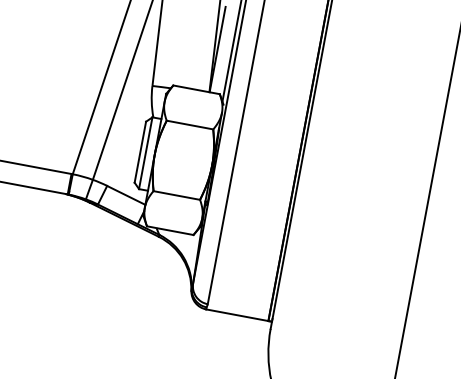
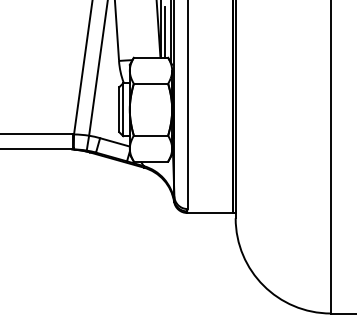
line: (222, 59) -> (165, 32), added

